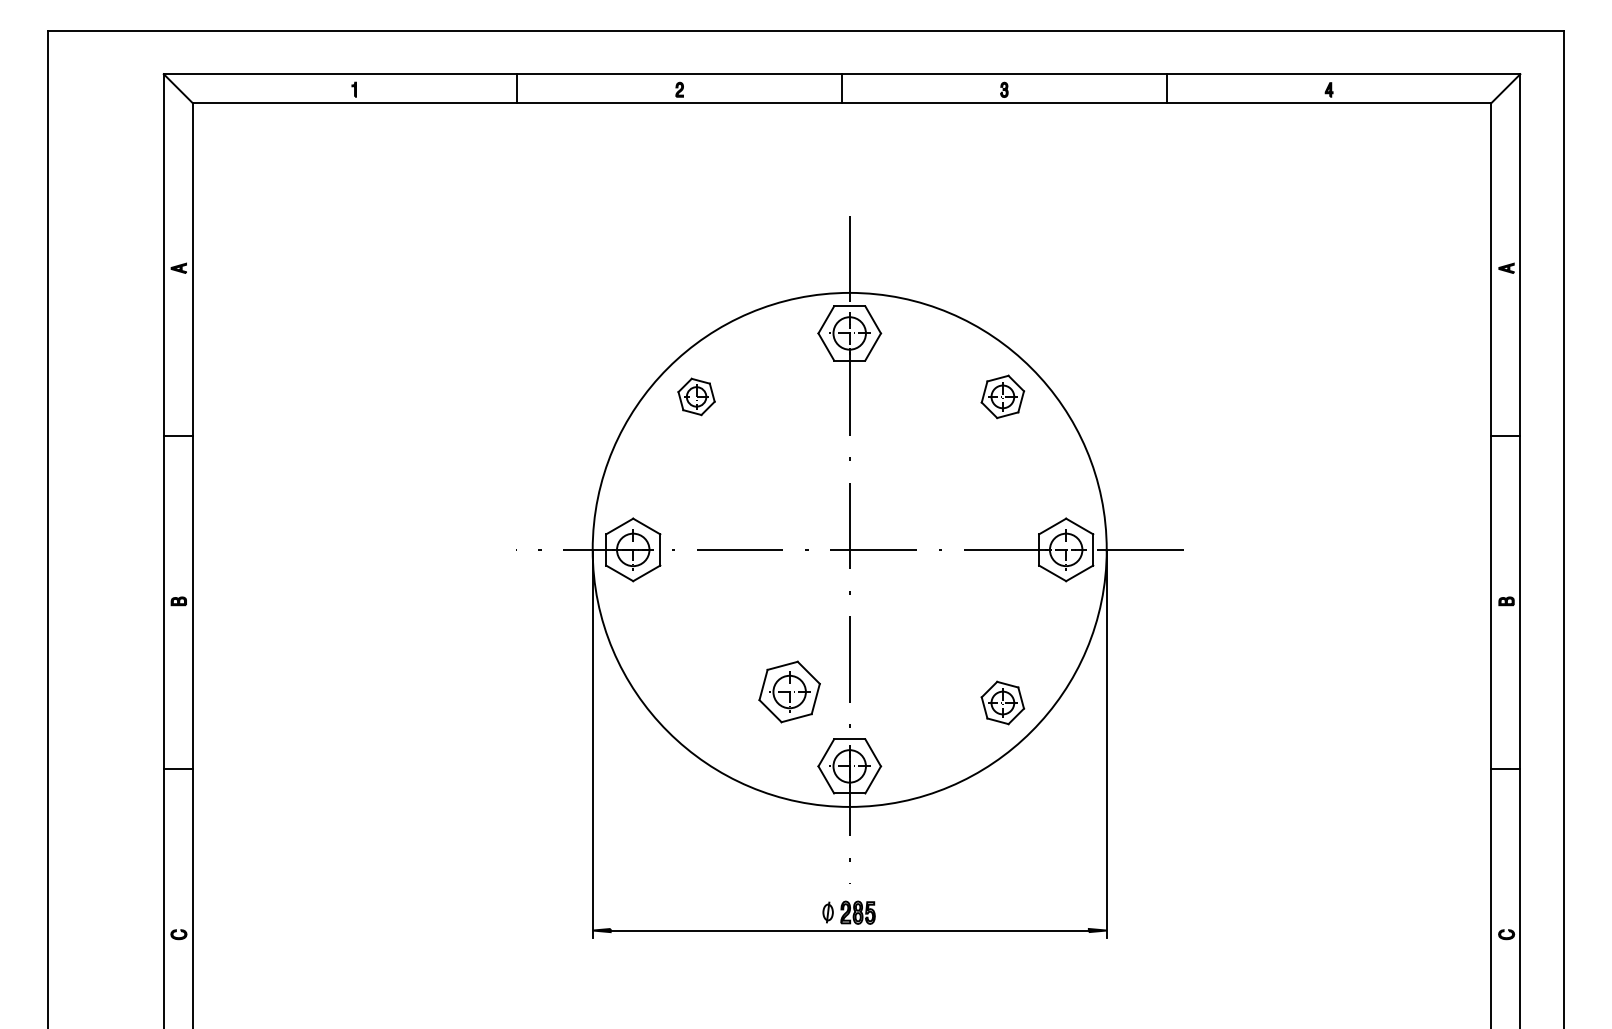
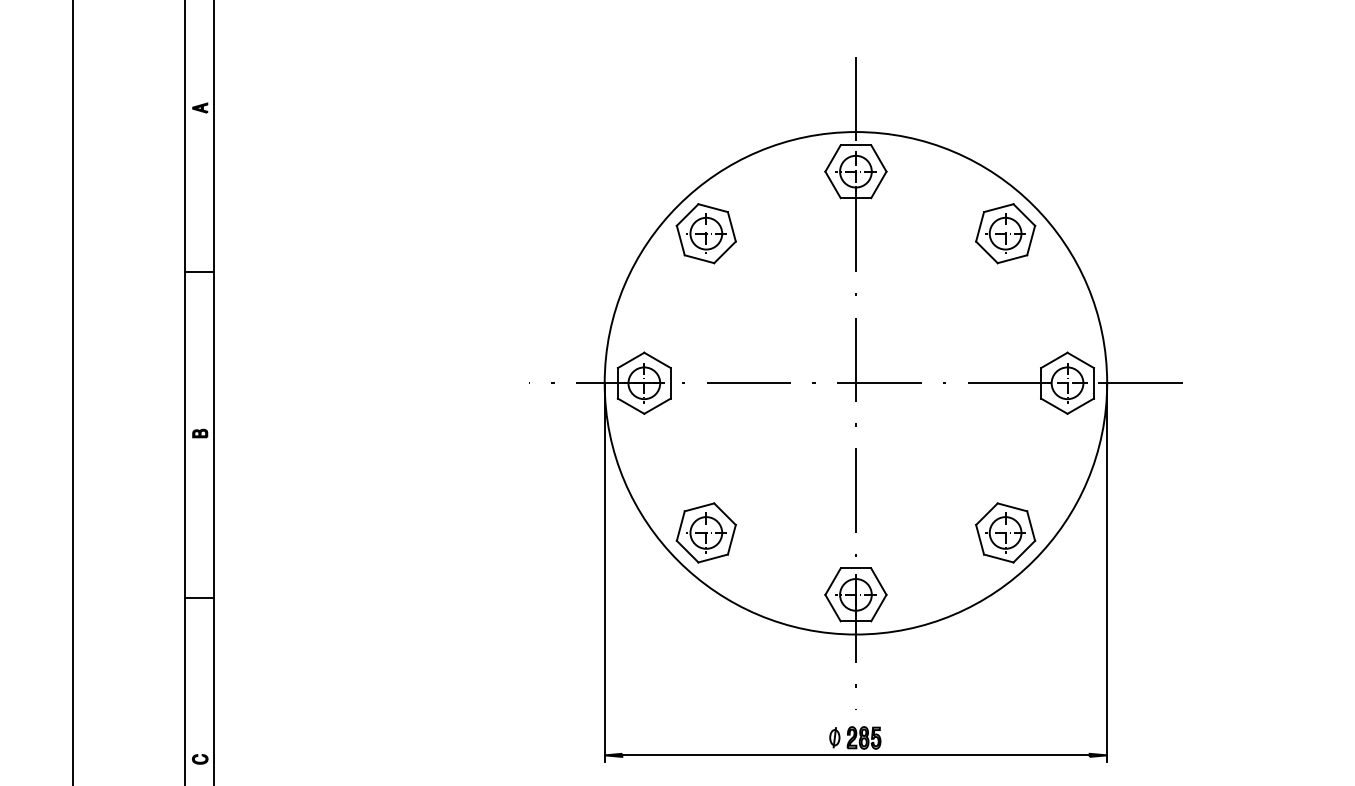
part: (696, 396) -> (706, 233), size x1.67
part: (1002, 396) -> (1005, 233), size x1.43
part: (789, 691) -> (706, 532), moved
part: (1002, 702) -> (1005, 532), size x1.43

